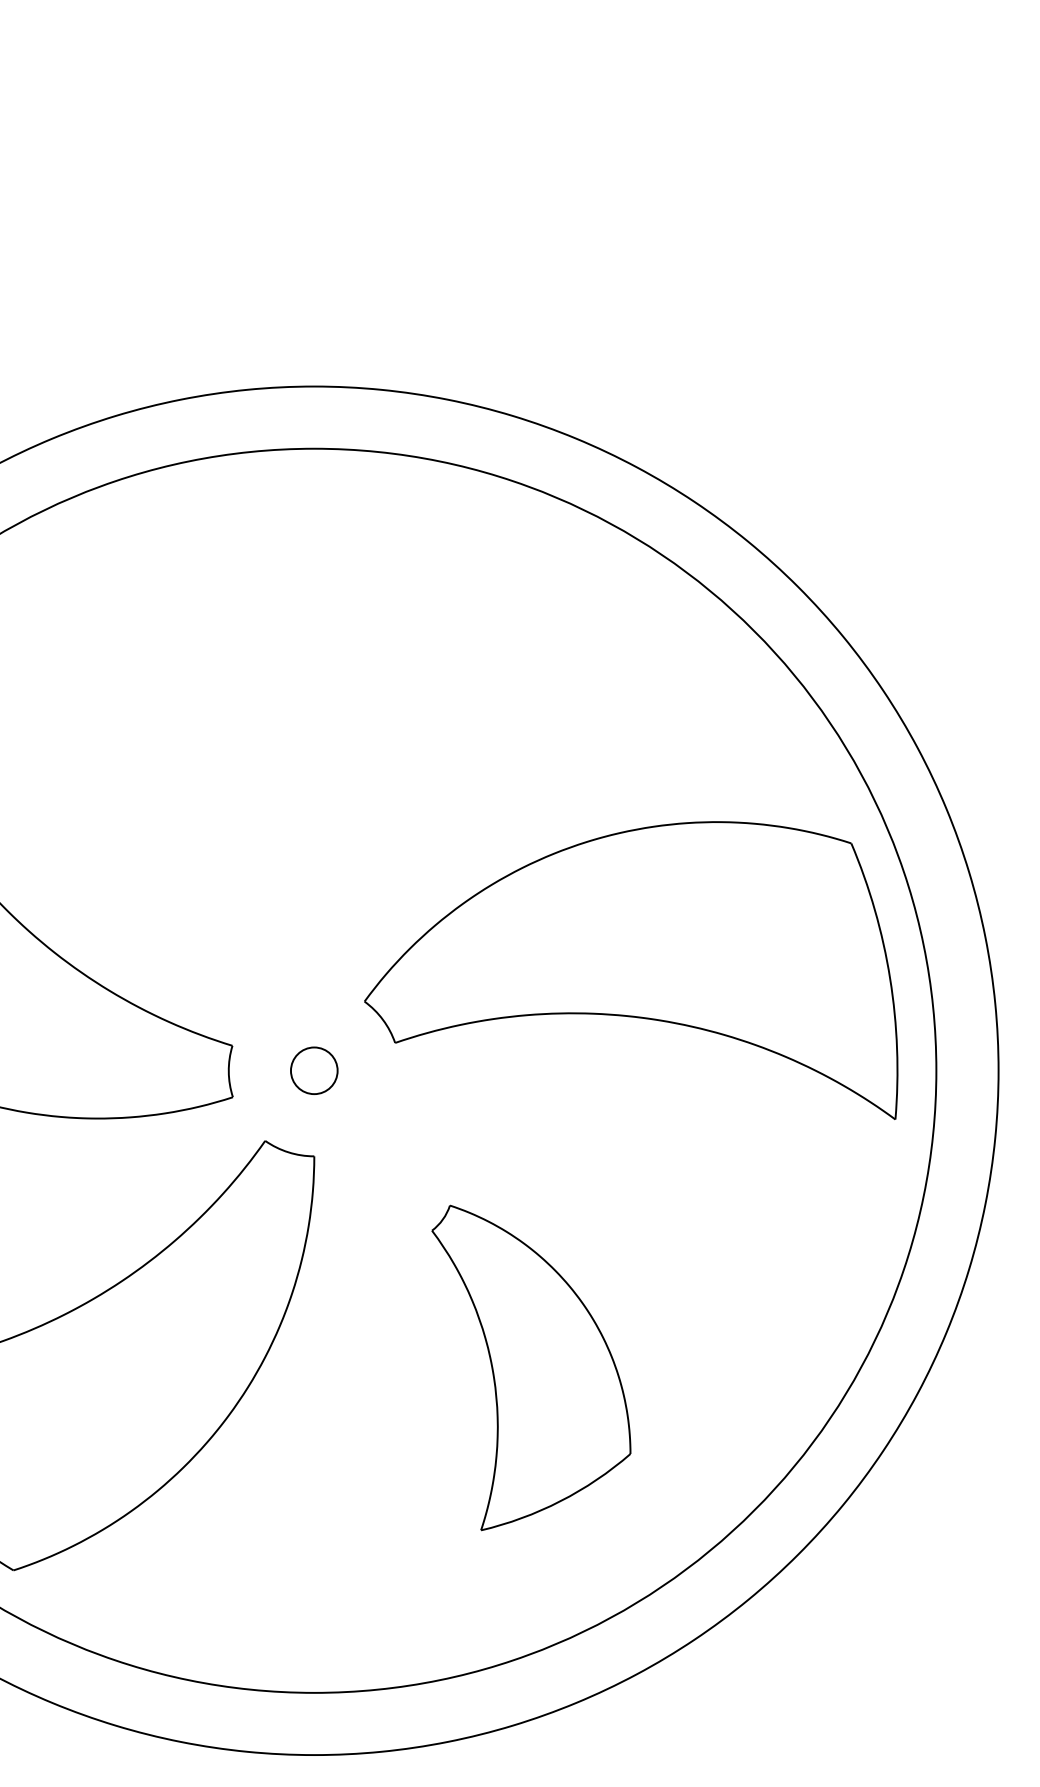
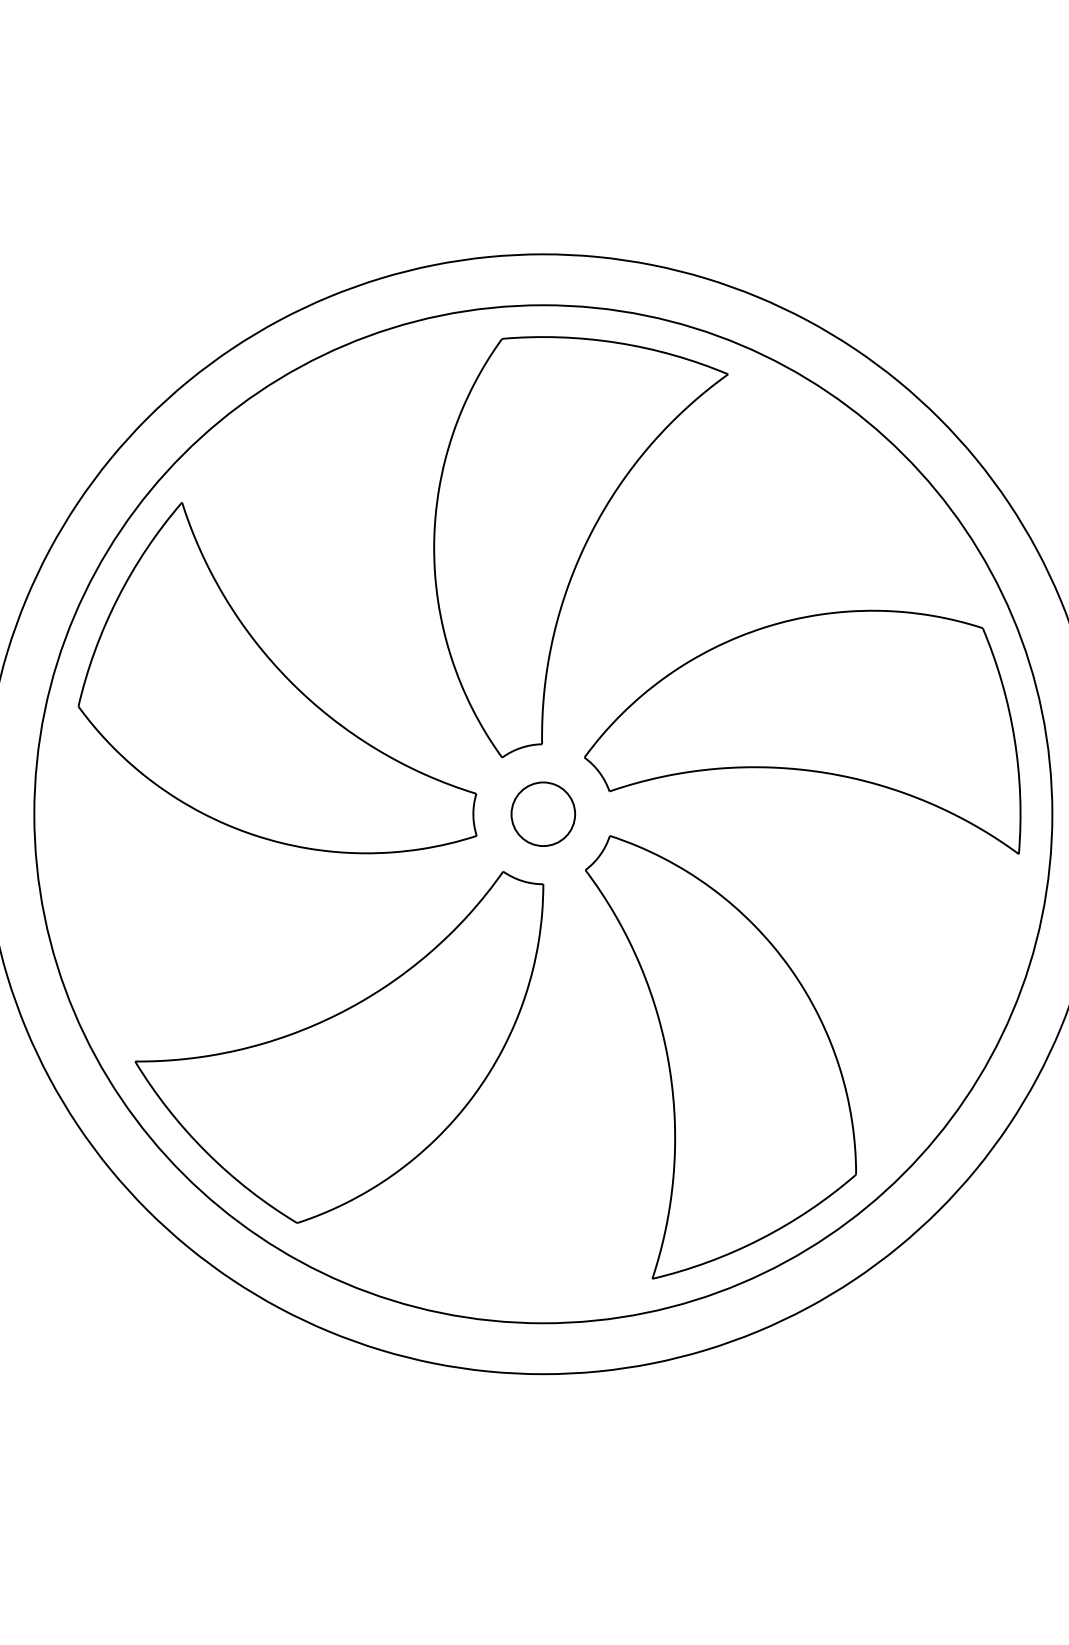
part: (359, 744) -> (580, 547), added
circle: (314, 1071) -> (543, 814), size x1.67
part: (530, 1368) -> (720, 1057), size x1.67

